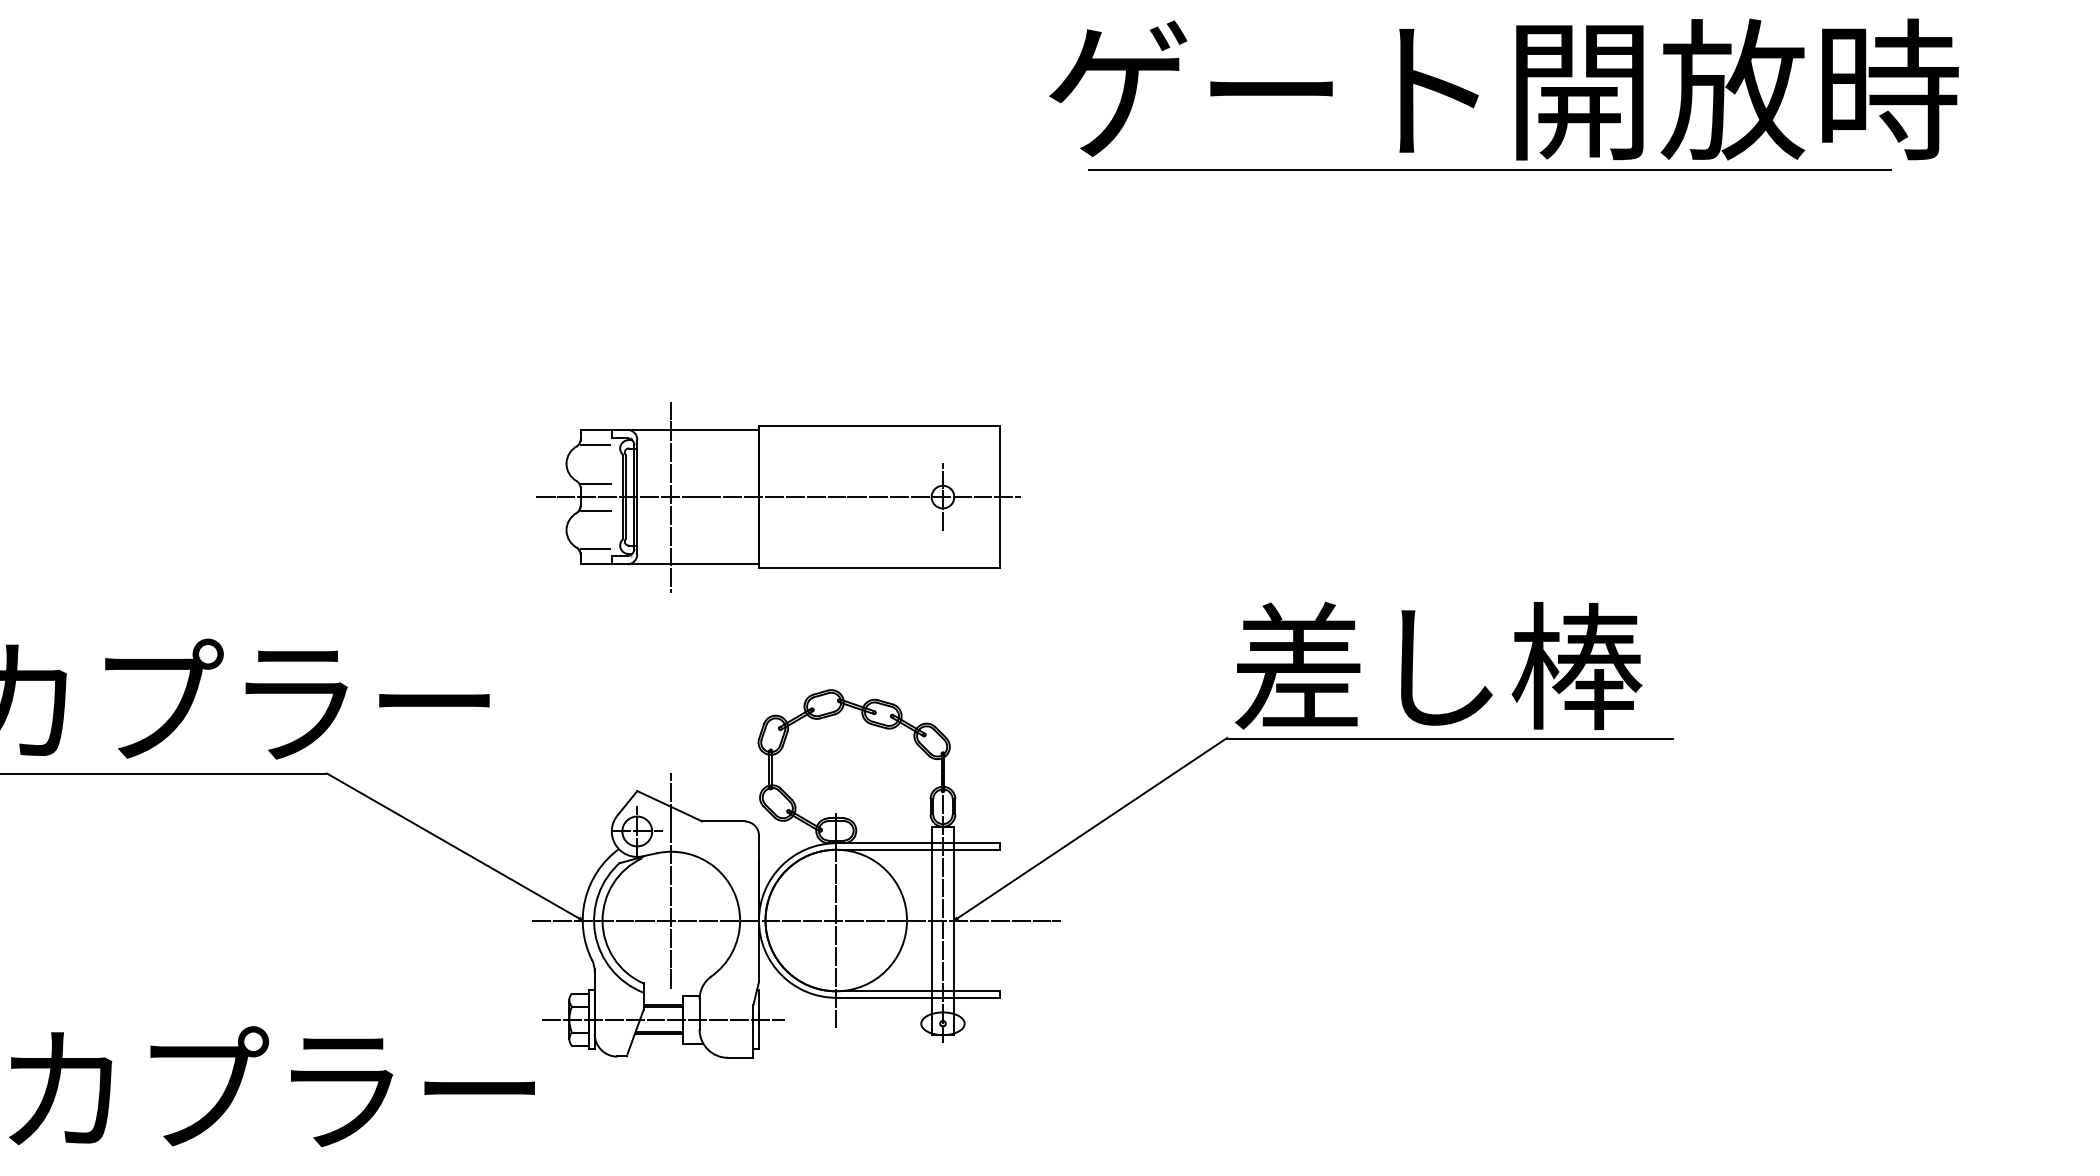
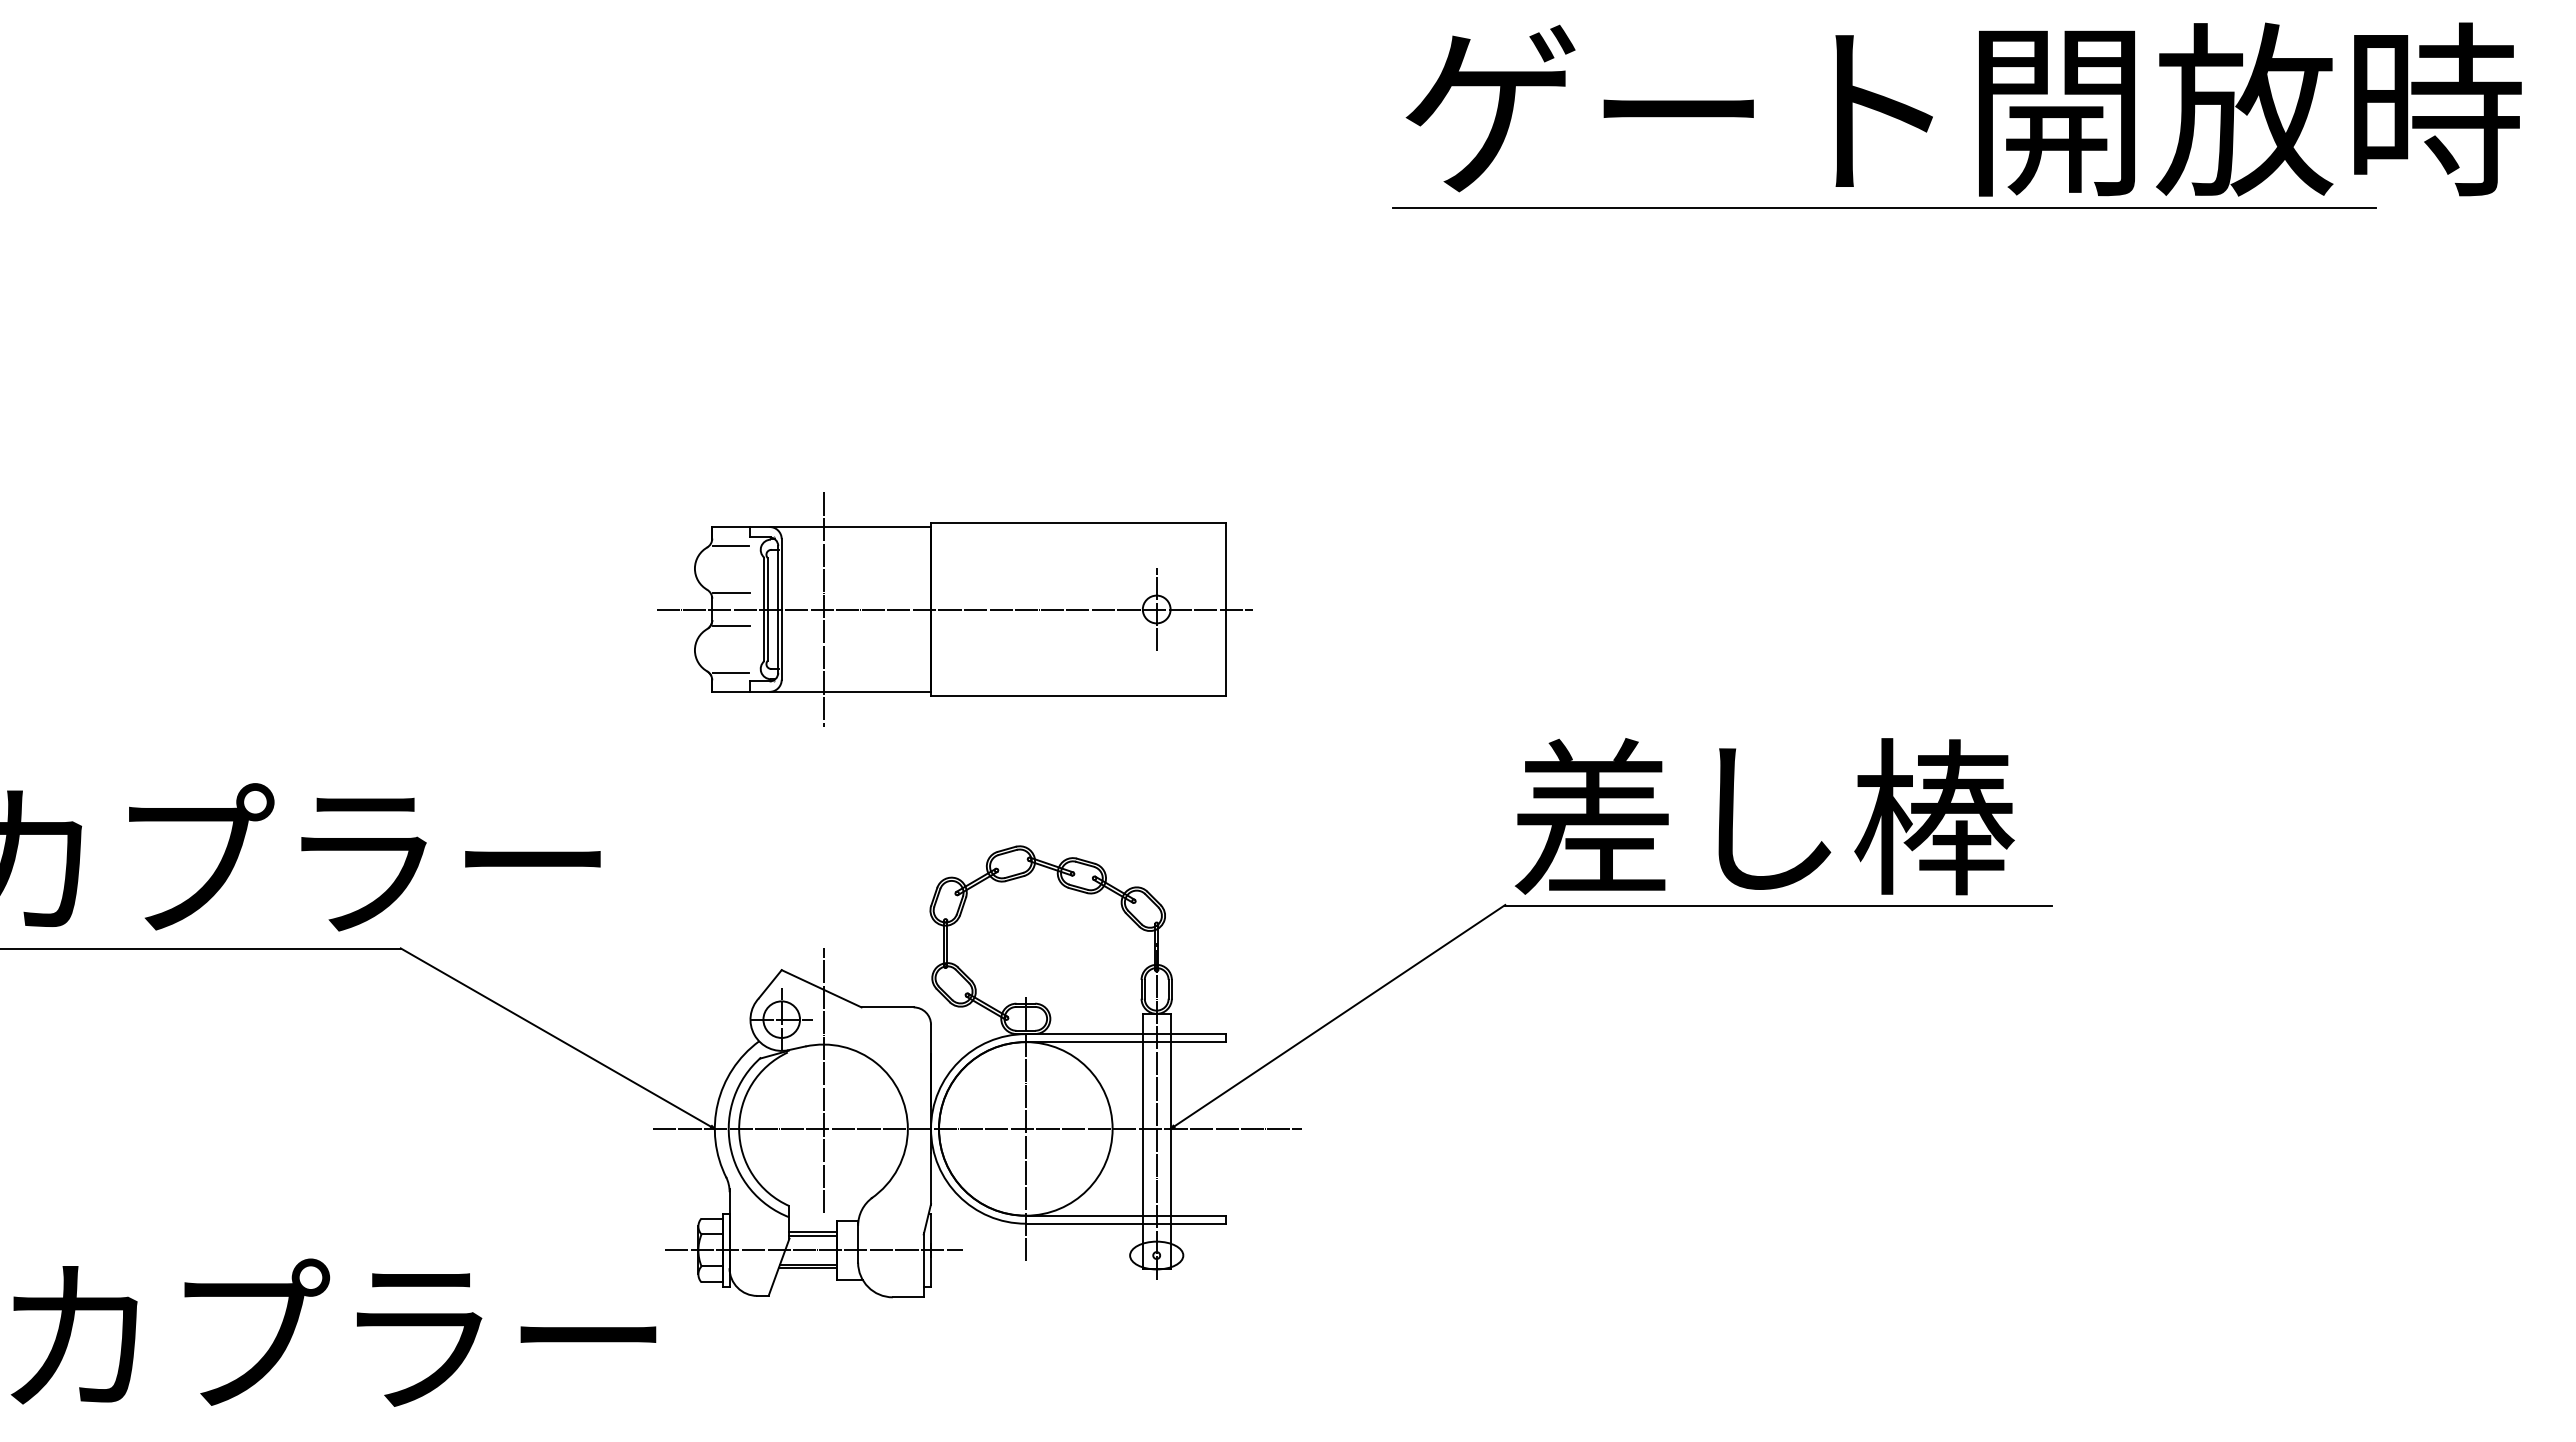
text: (1503, 89) -> (1963, 109), moved
line: (1489, 169) -> (1884, 207), moved

